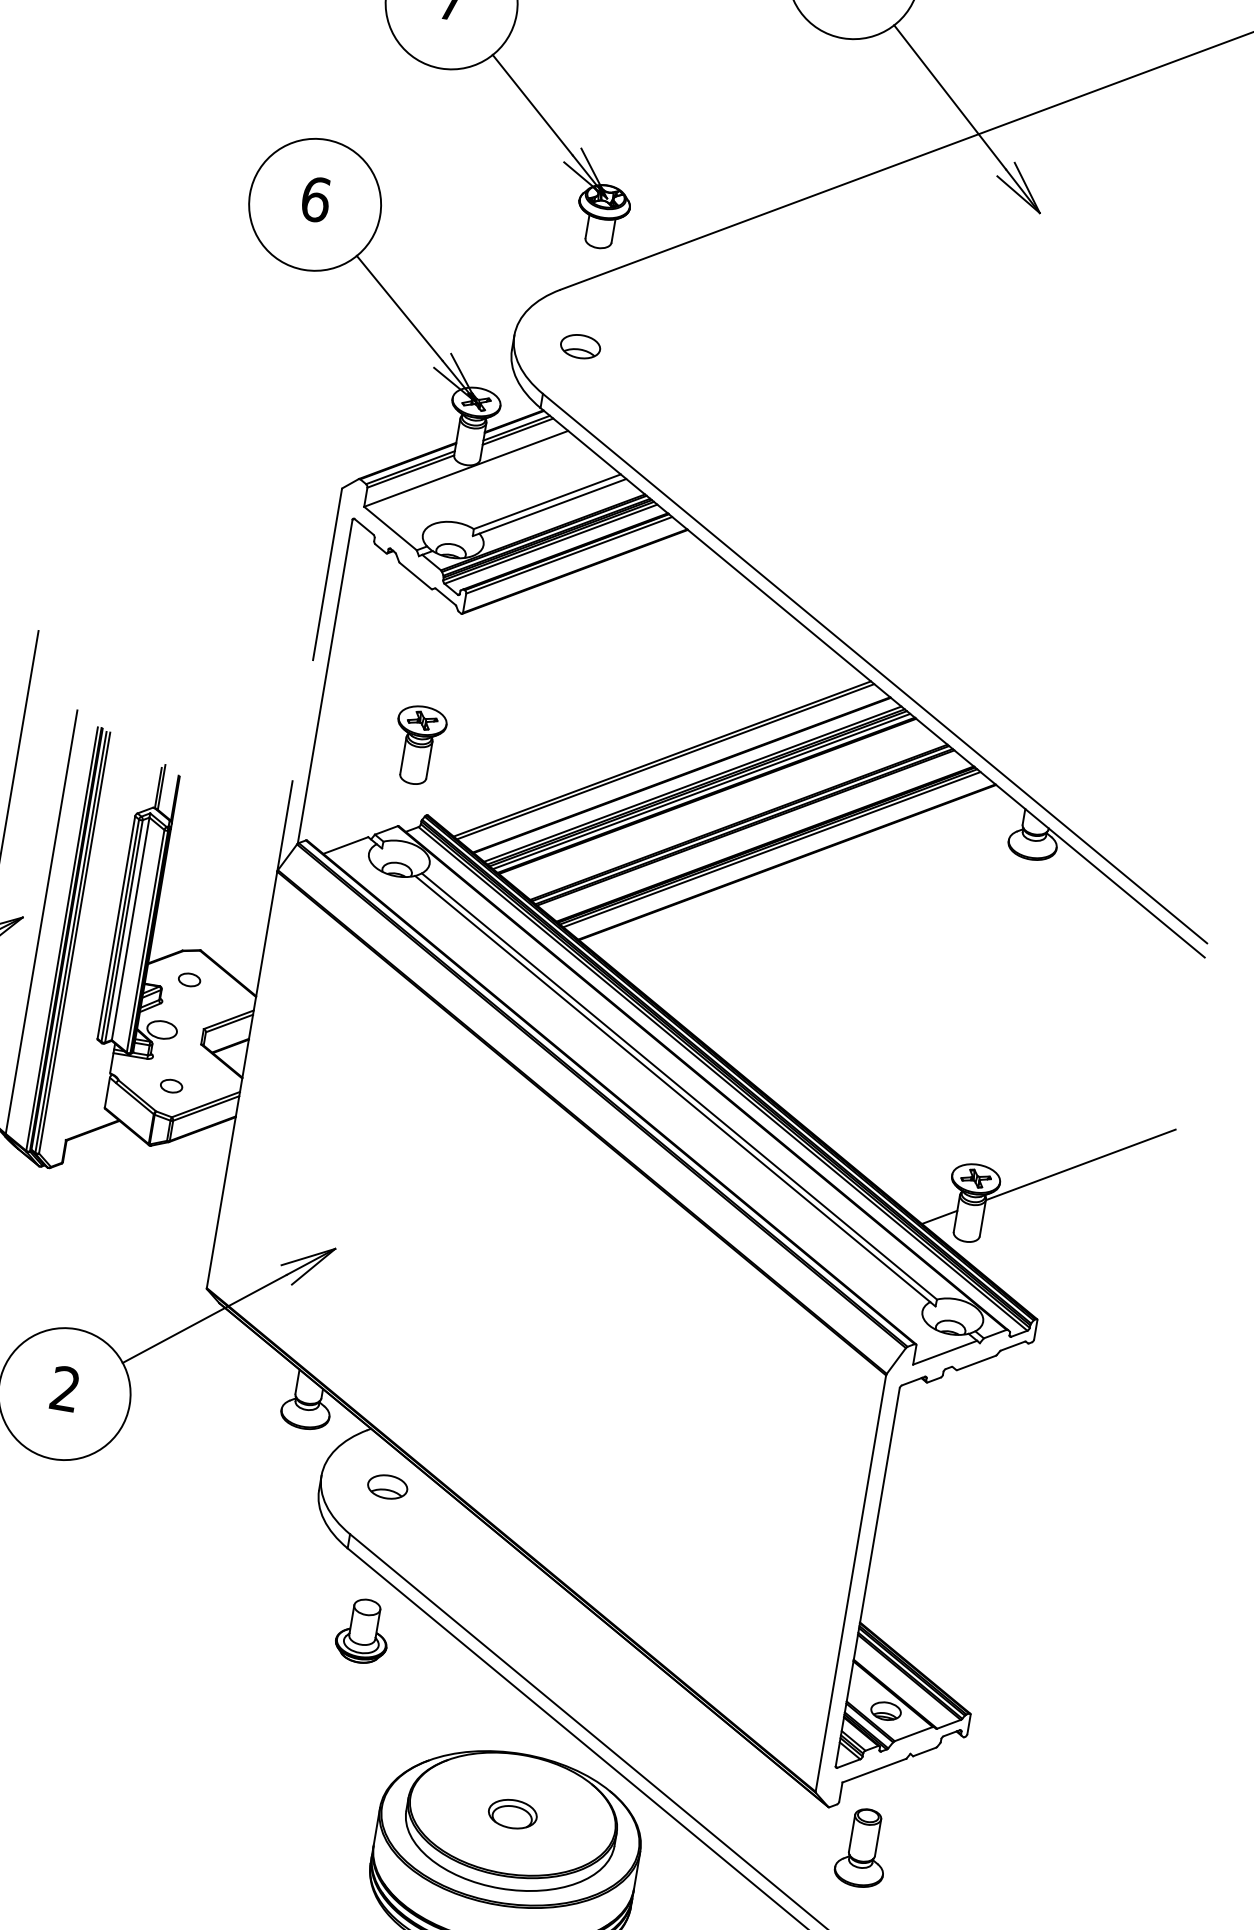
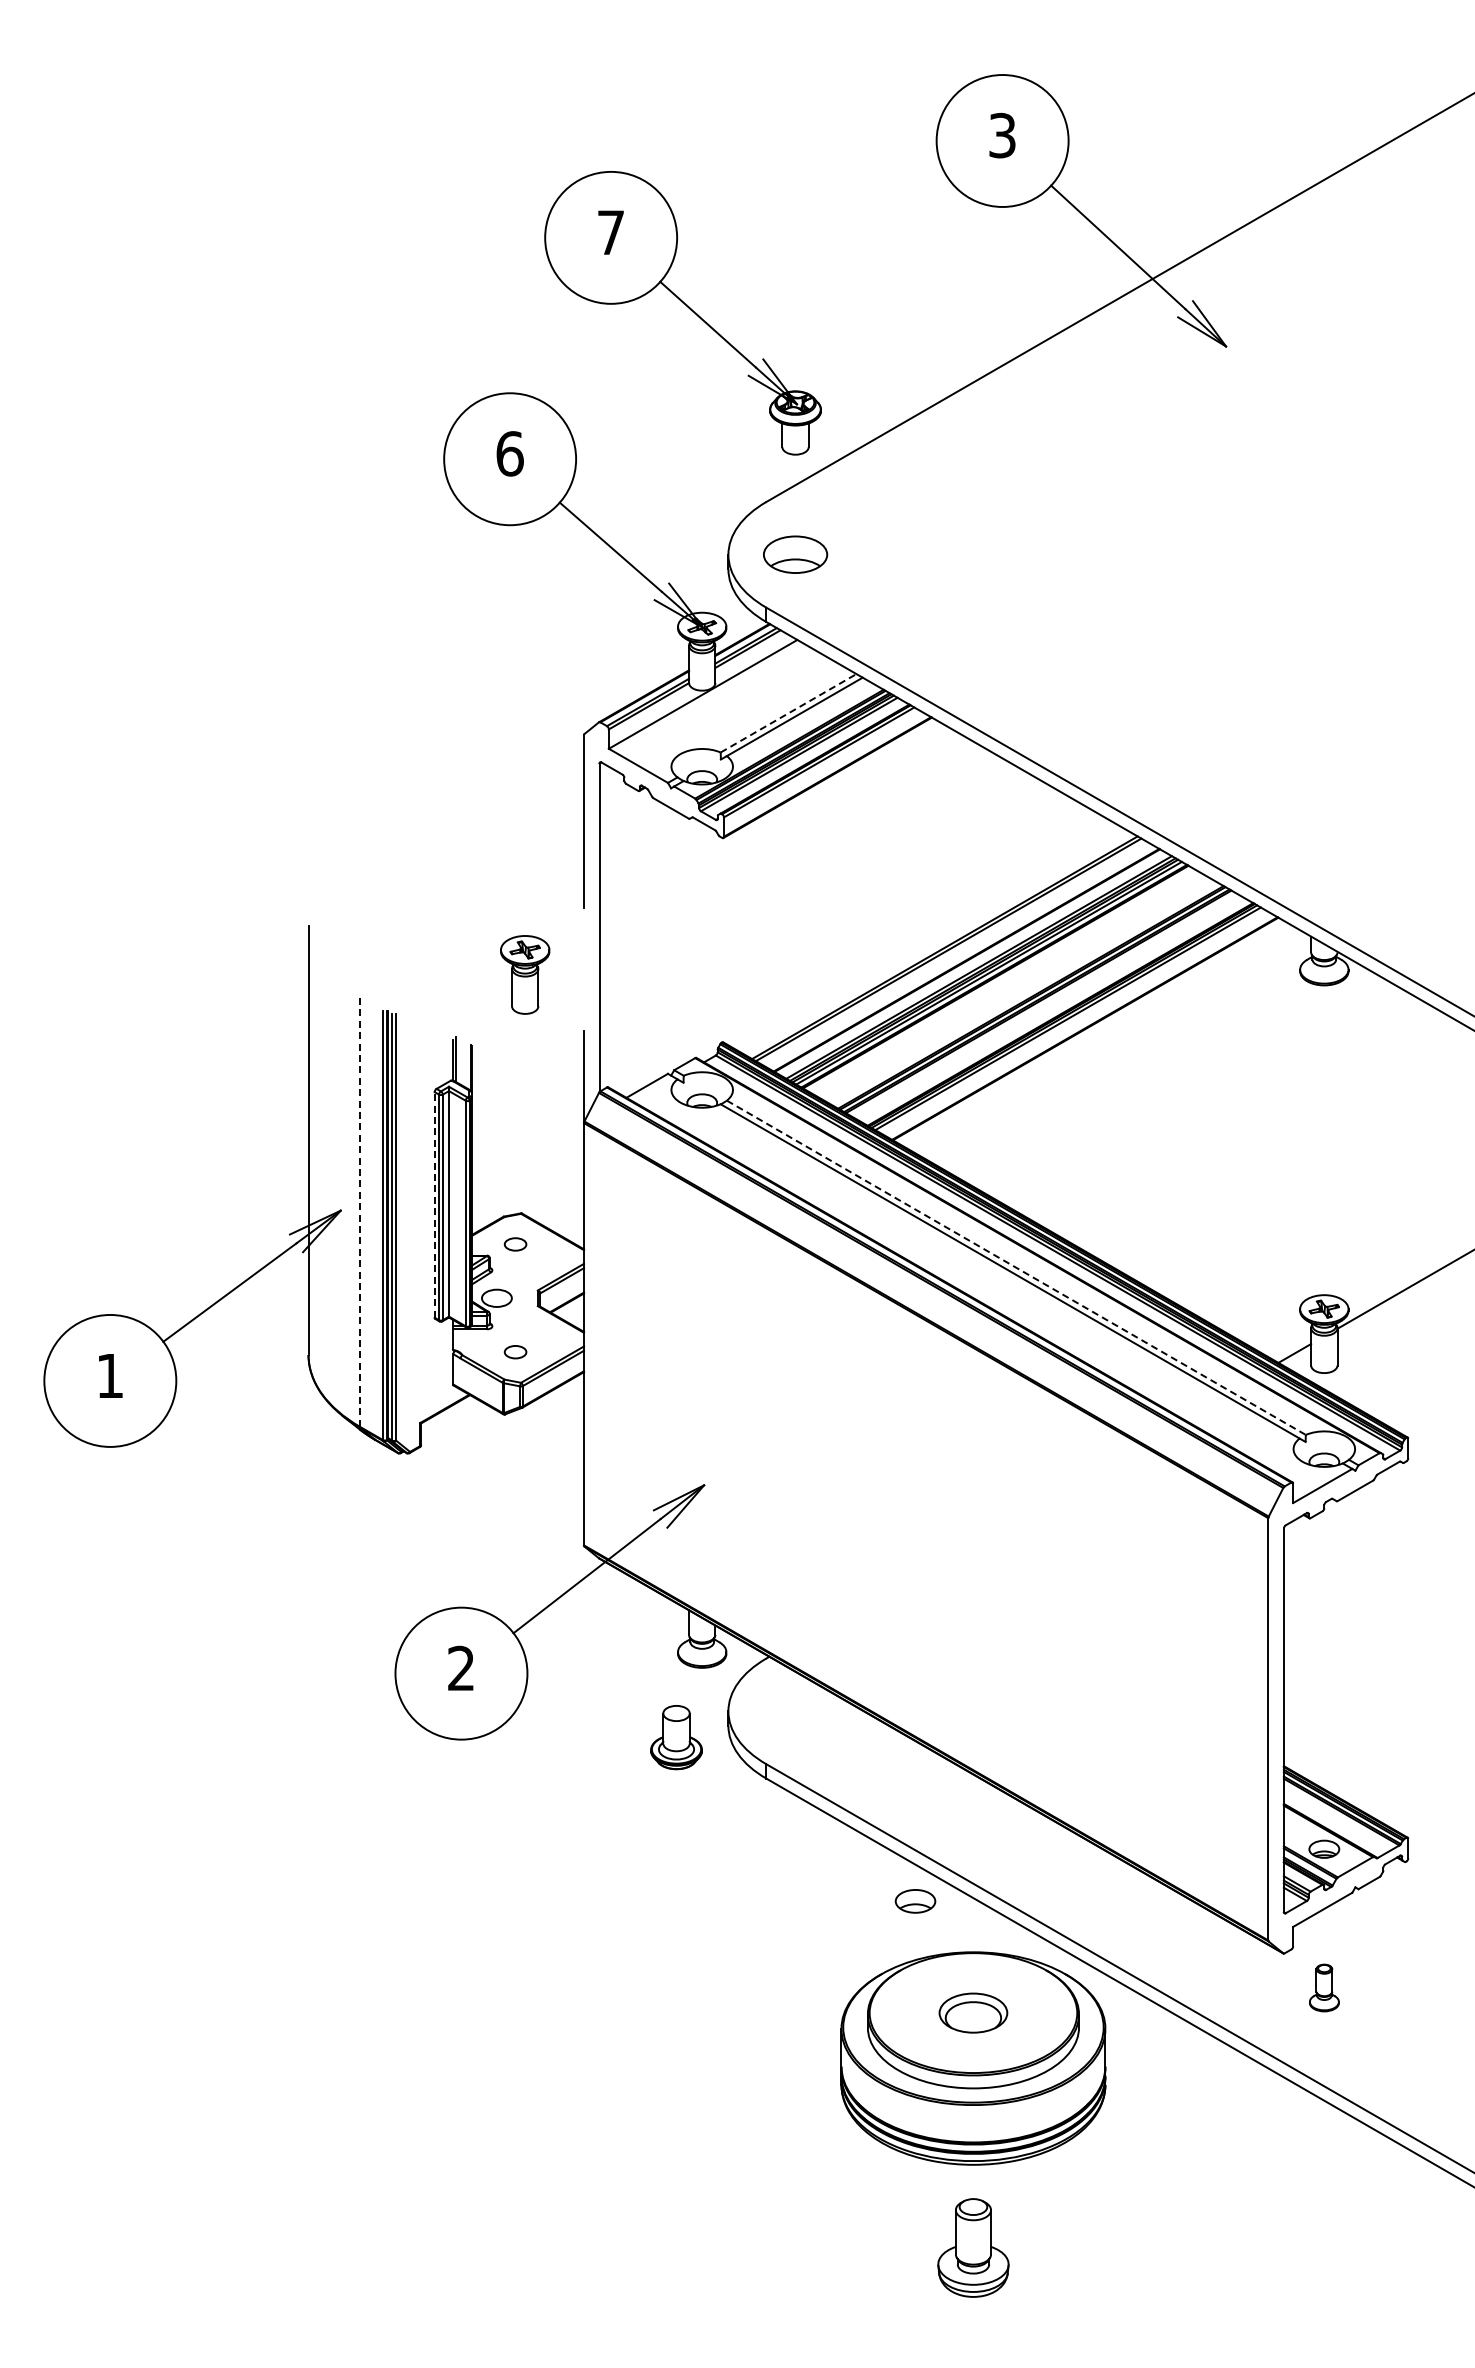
part: (580, 346) -> (795, 554), size x1.6
line: (548, 502) -> (789, 713), solid -> dashed
part: (418, 744) -> (525, 974), moved
line: (41, 922) -> (360, 1212), solid -> dashed
line: (116, 927) -> (434, 1204), solid -> dashed
line: (679, 1087) -> (1016, 1268), solid -> dashed
part: (387, 1487) -> (915, 1901), moved
part: (363, 1631) -> (676, 1737), moved
part: (512, 1813) -> (973, 2012), size x1.4
part: (863, 1847) -> (1324, 1987), size x0.6

